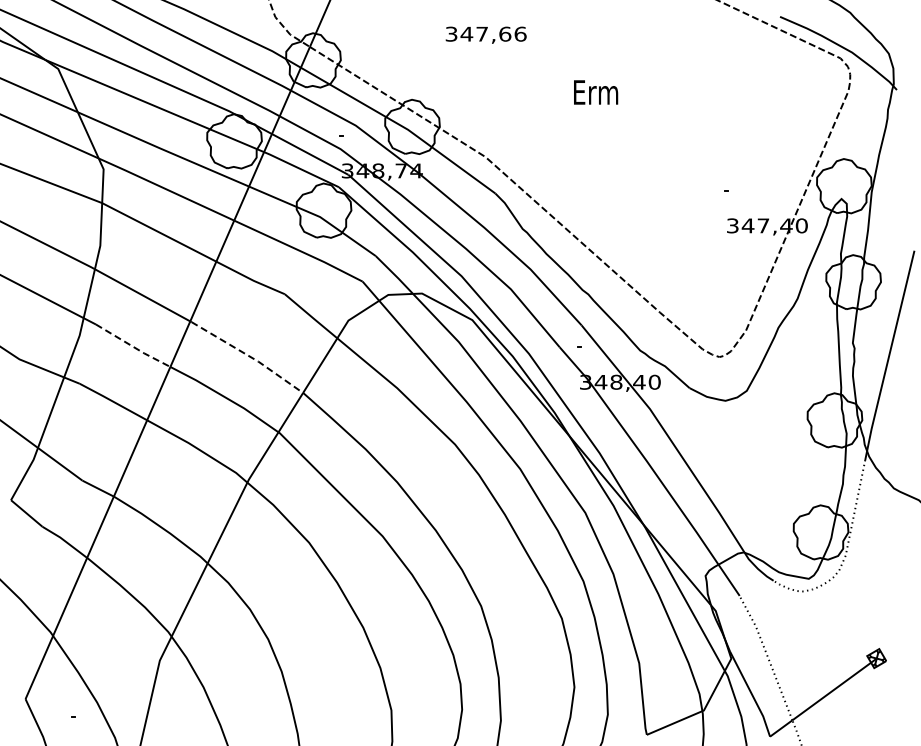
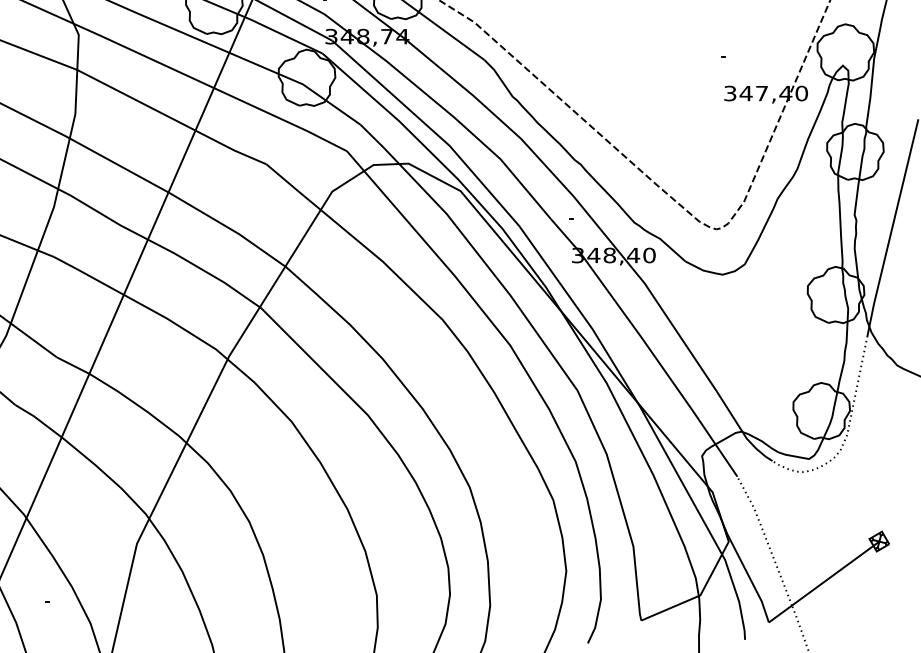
line: (133, 346) -> (109, 218), dashed -> solid
line: (248, 356) -> (228, 228), dashed -> solid

